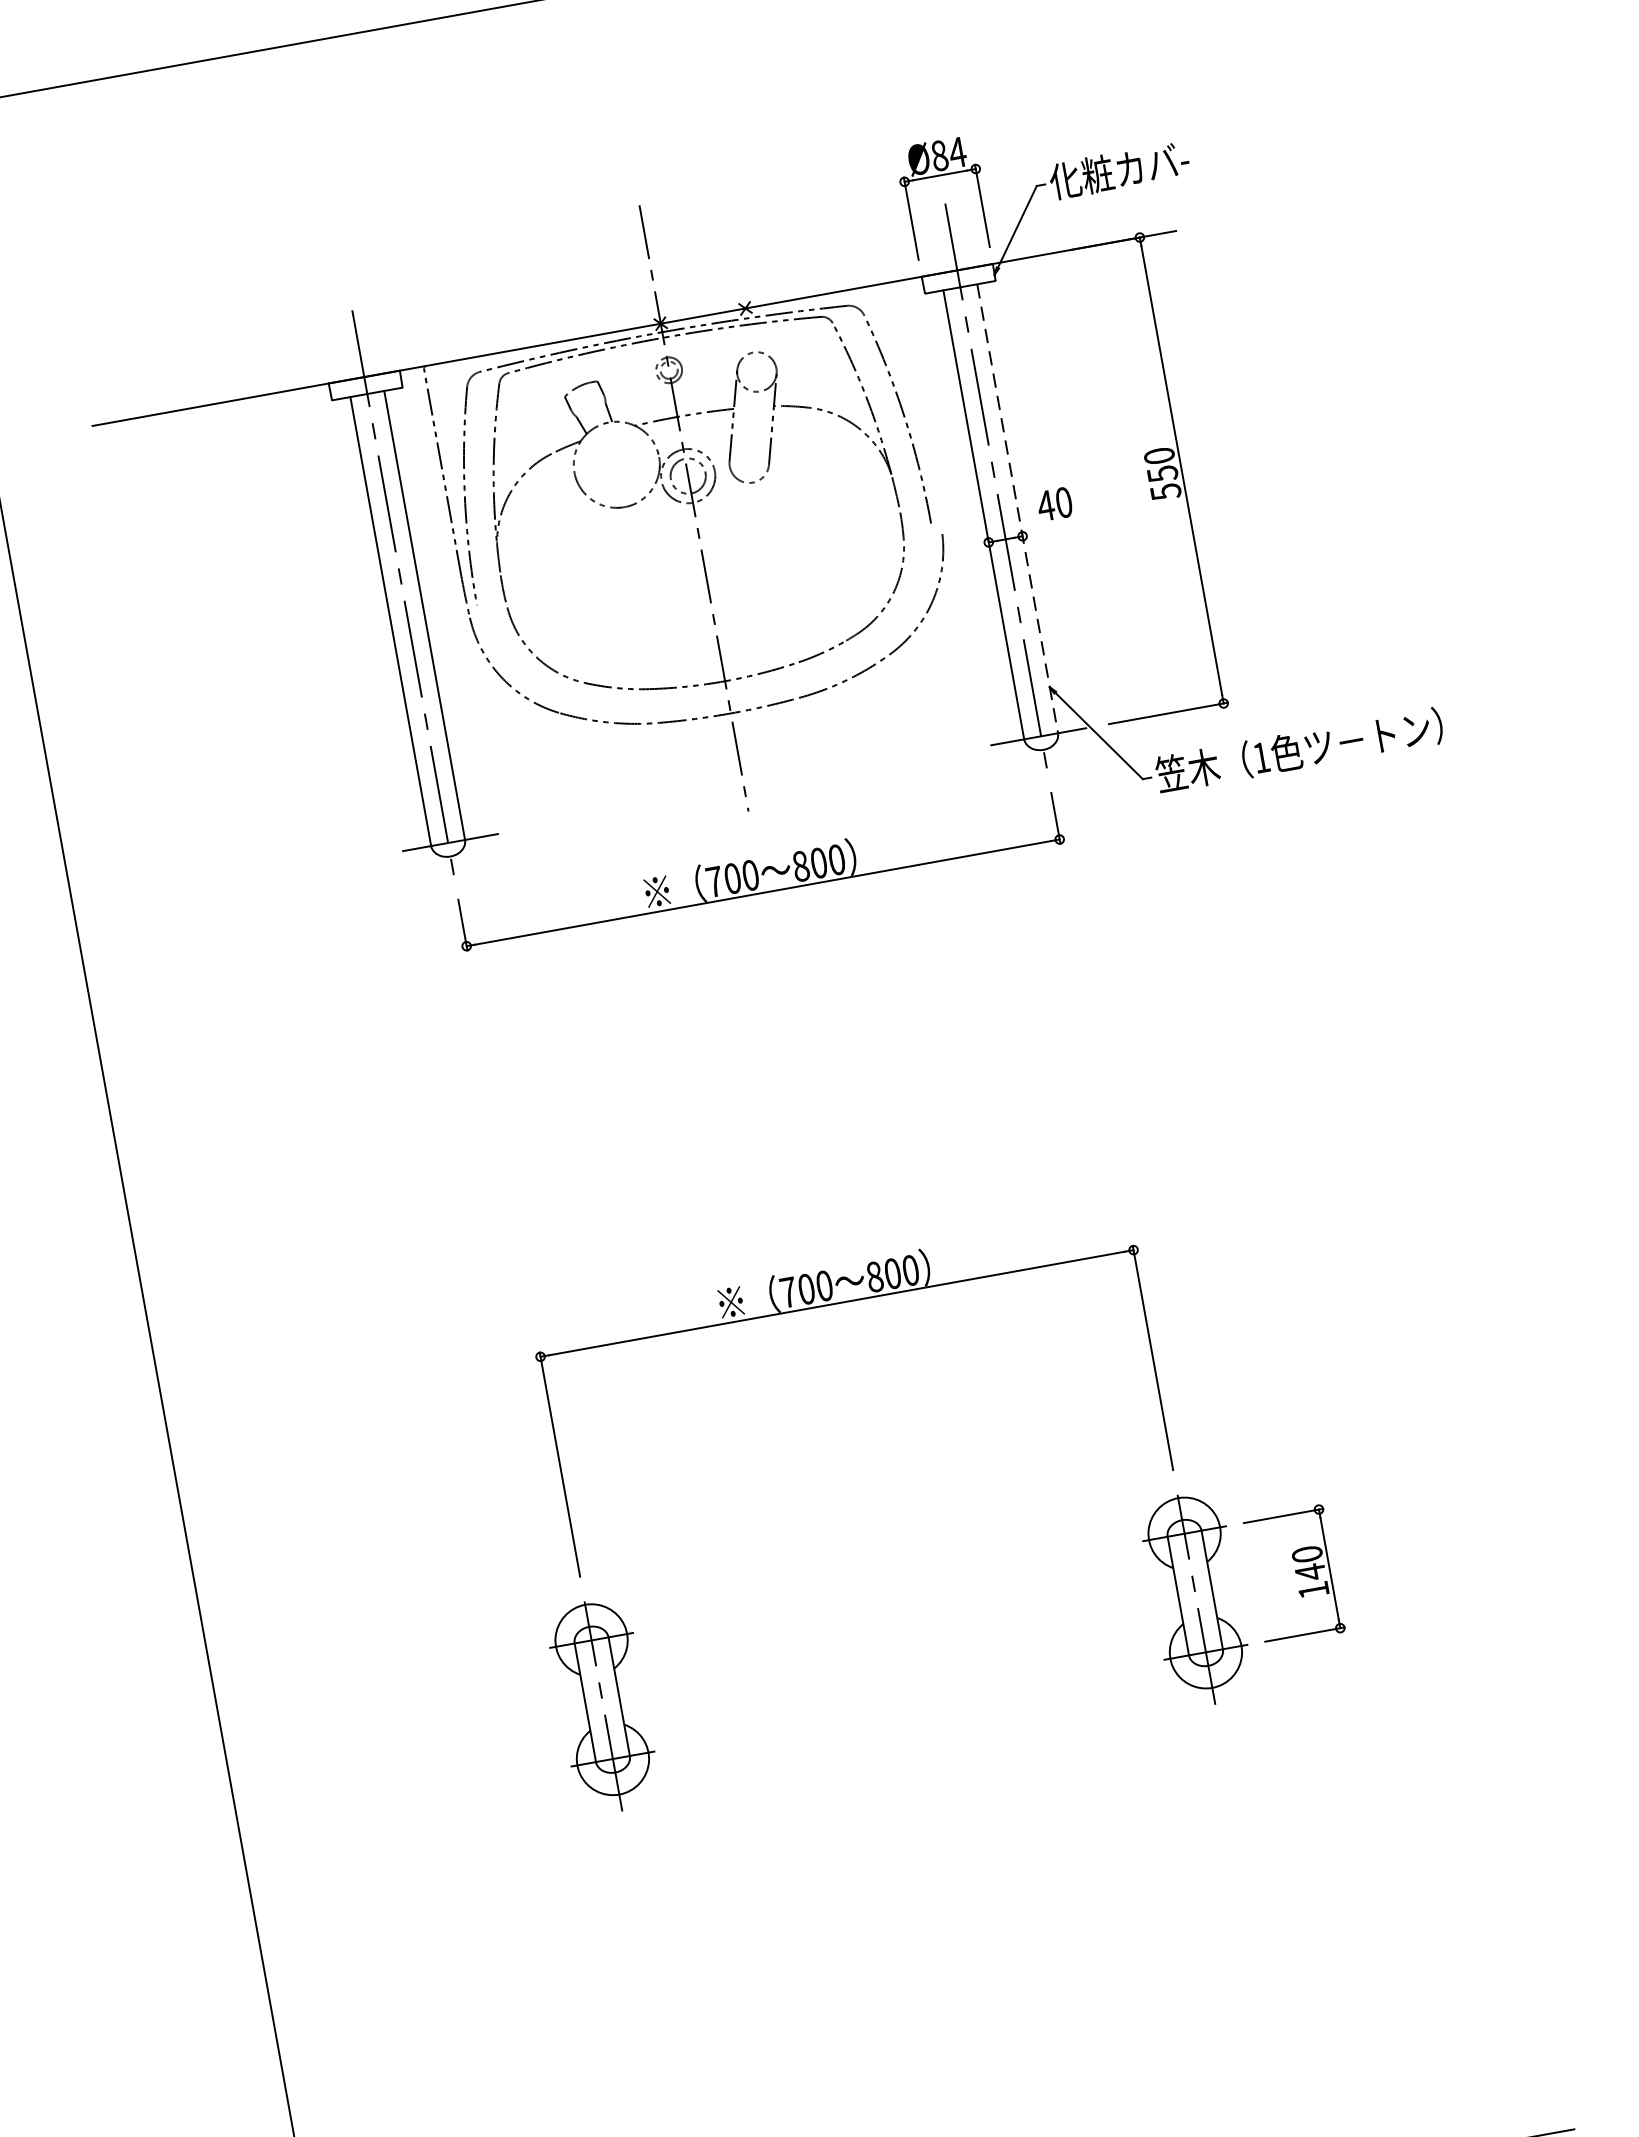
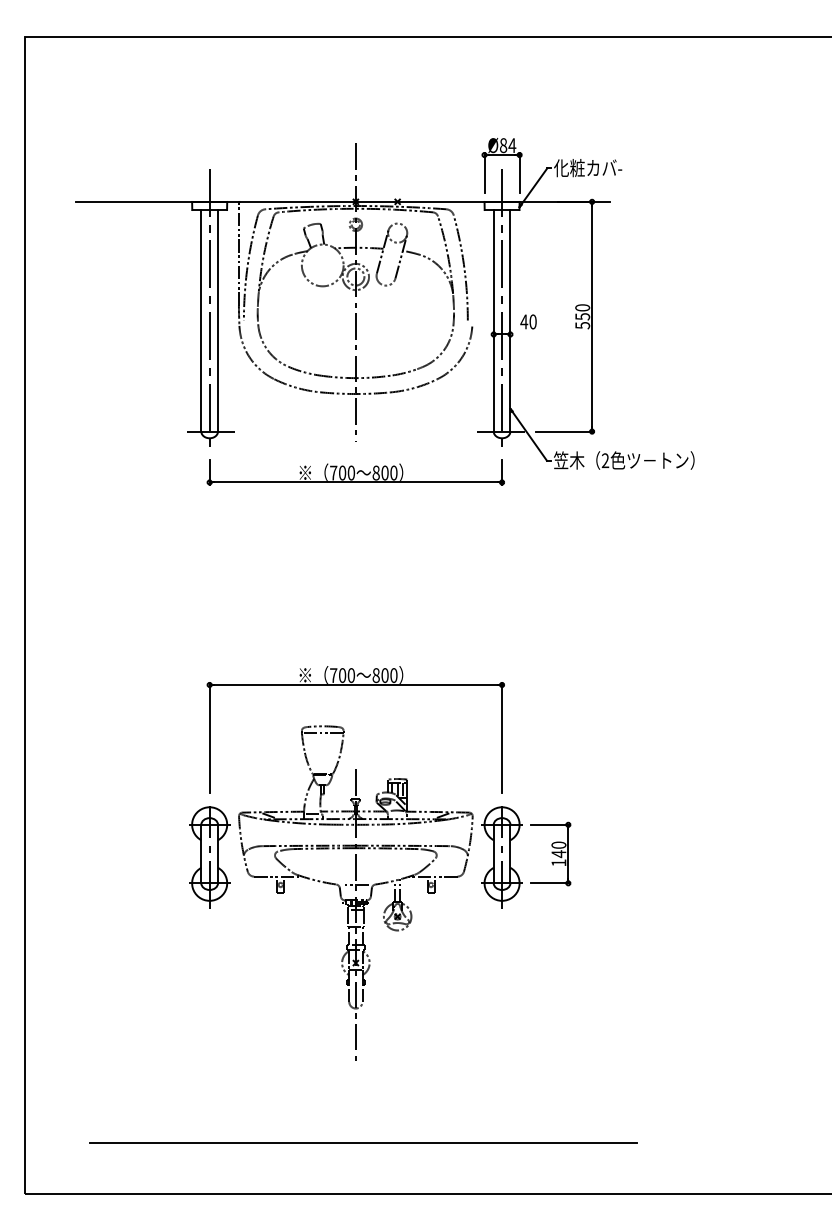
line: (1017, 507) -> (510, 320), dashed -> solid
text: (1261, 757) -> (605, 460), 1 -> 2
part: (912, 1724) -> (355, 892), added

